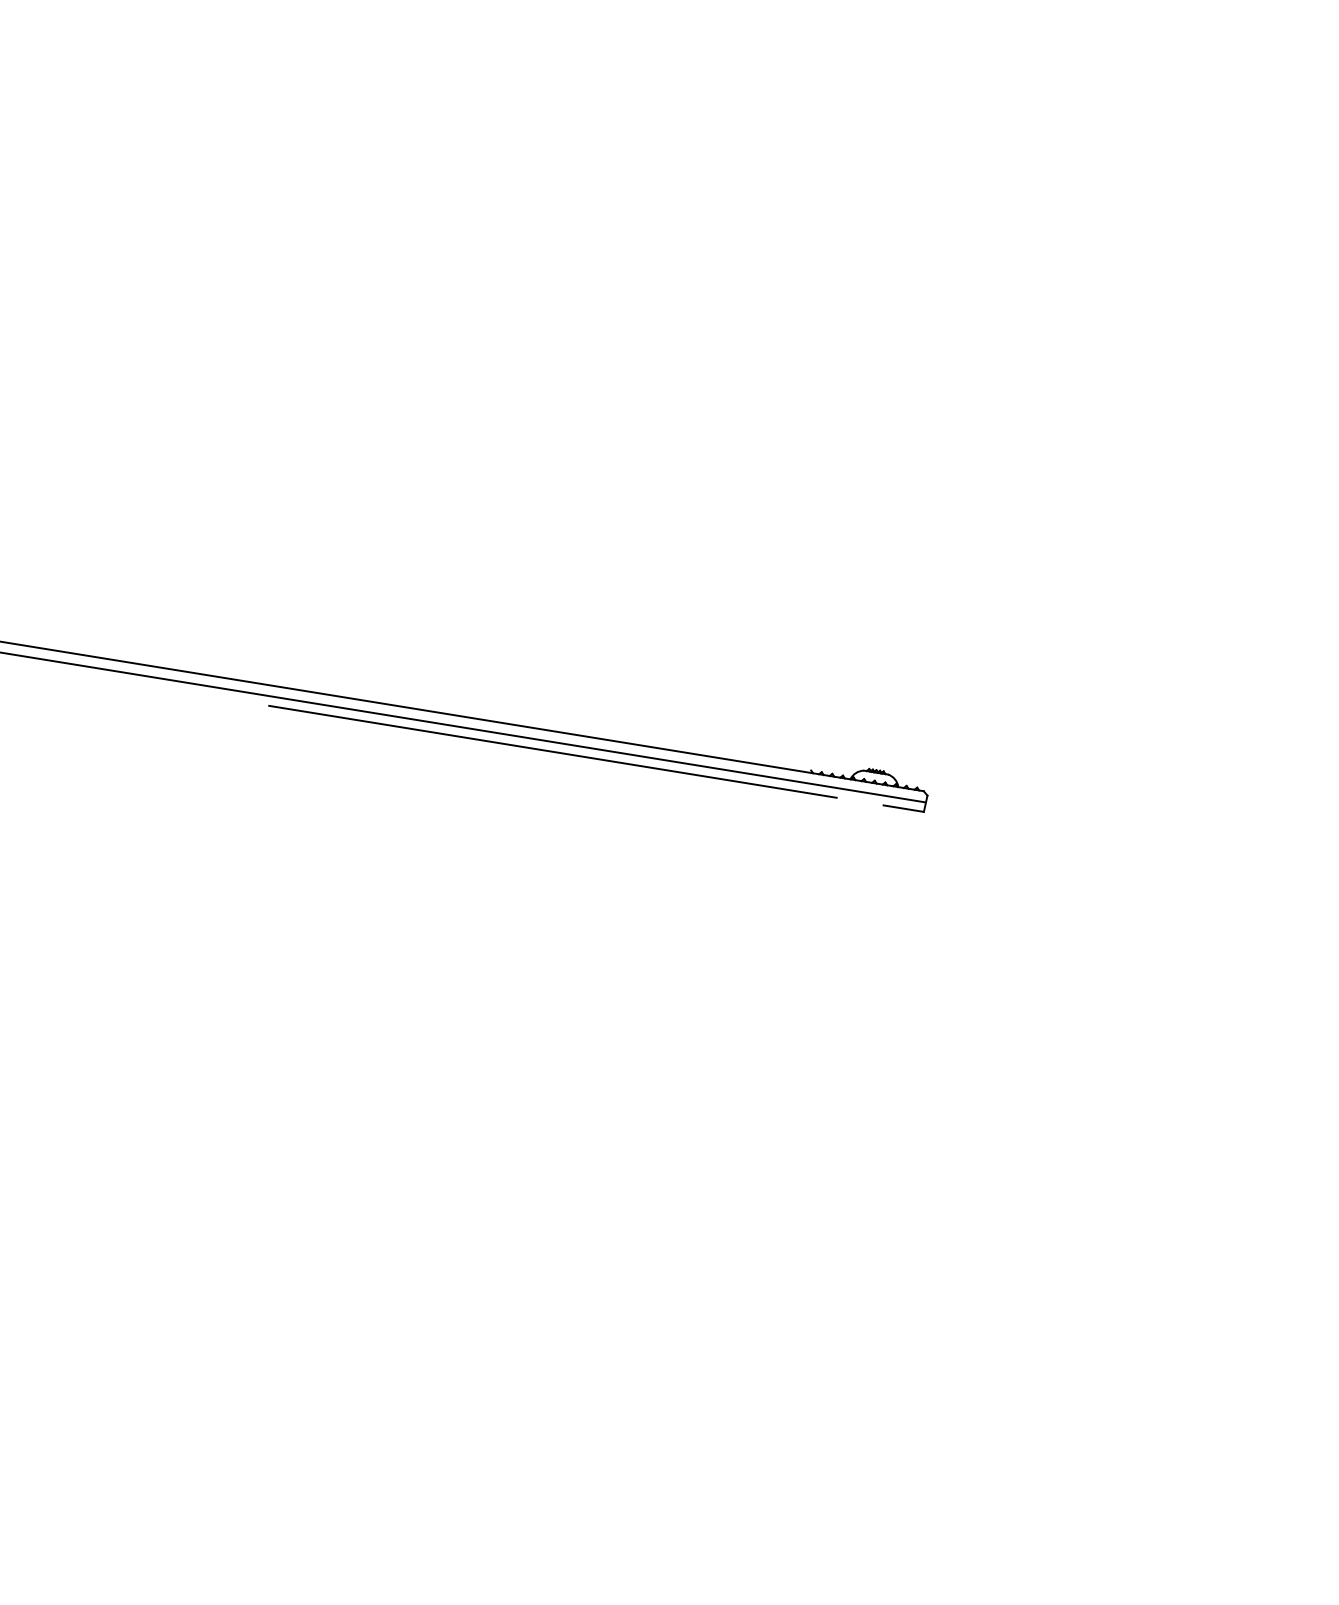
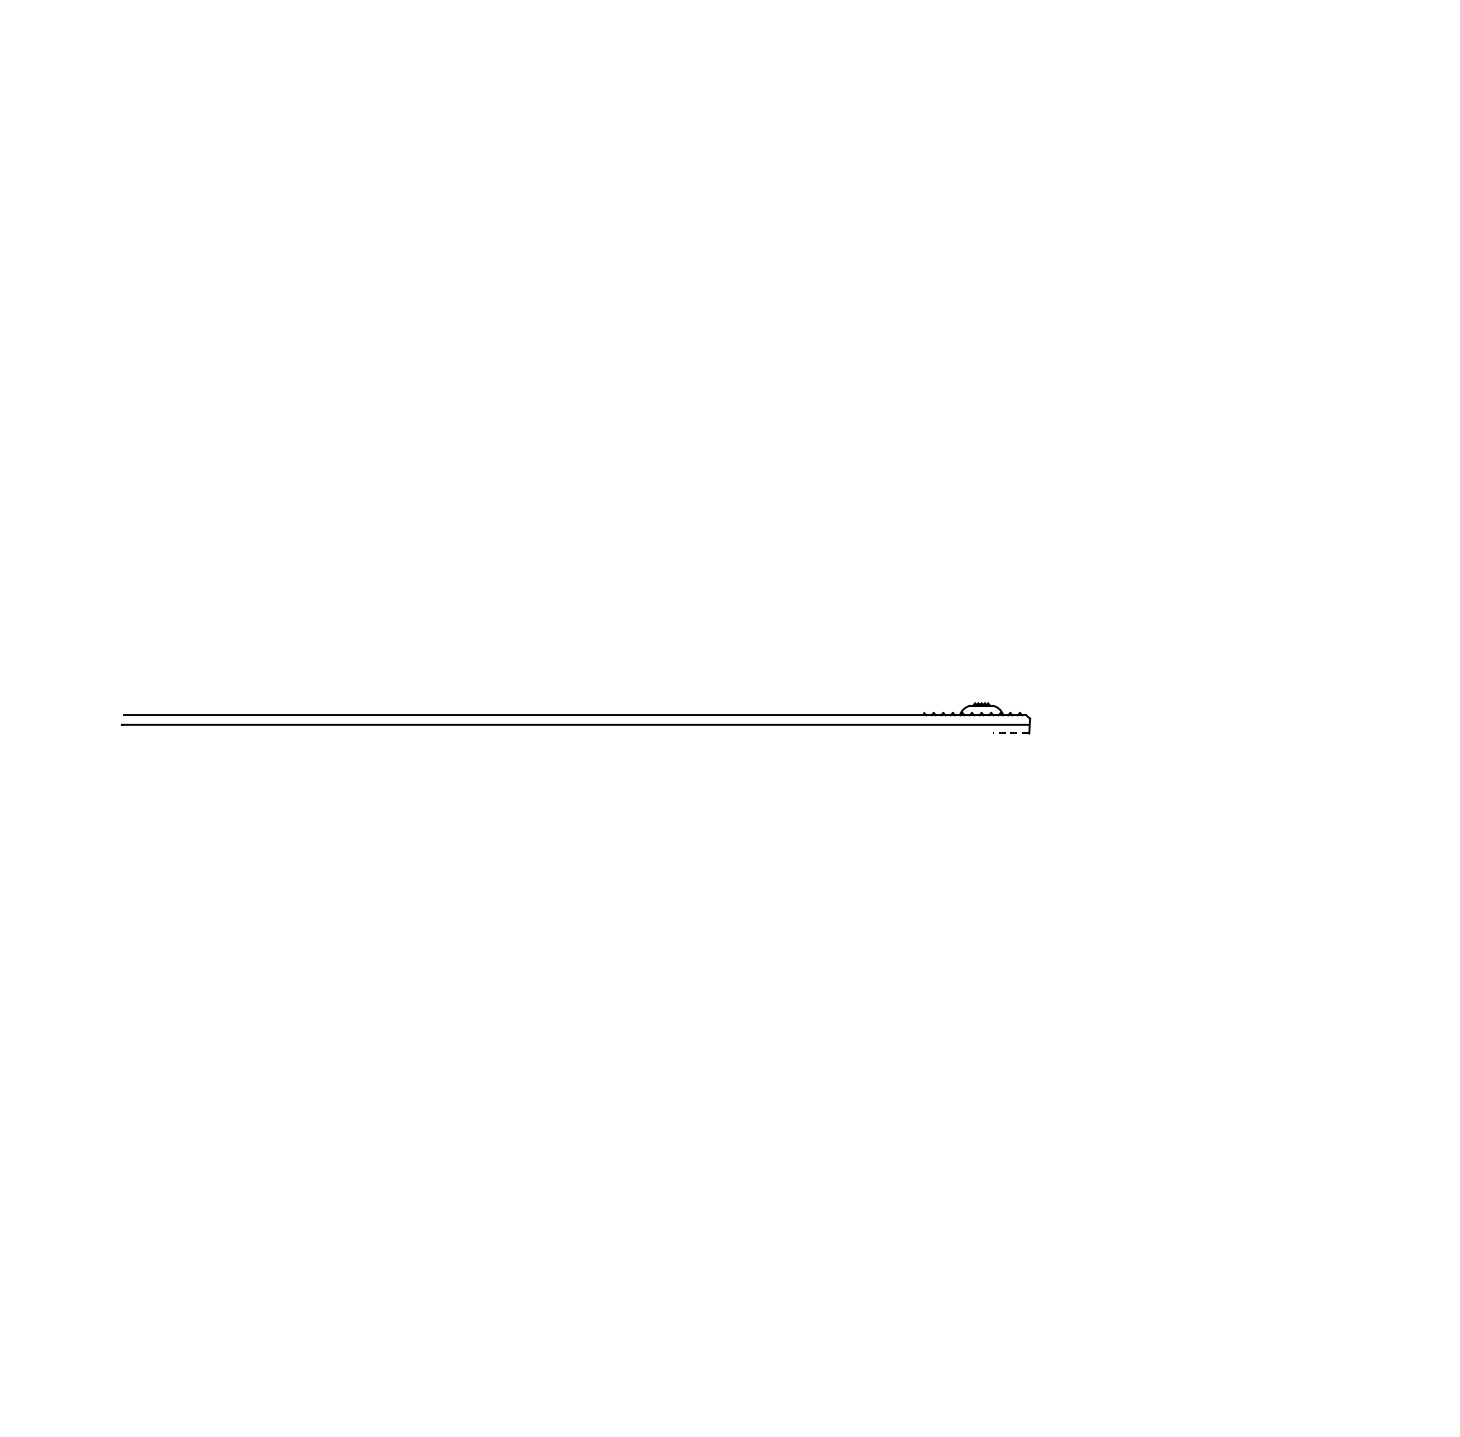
line: (552, 751) -> (693, 733), removed
line: (903, 808) -> (1010, 733), solid -> dashed

